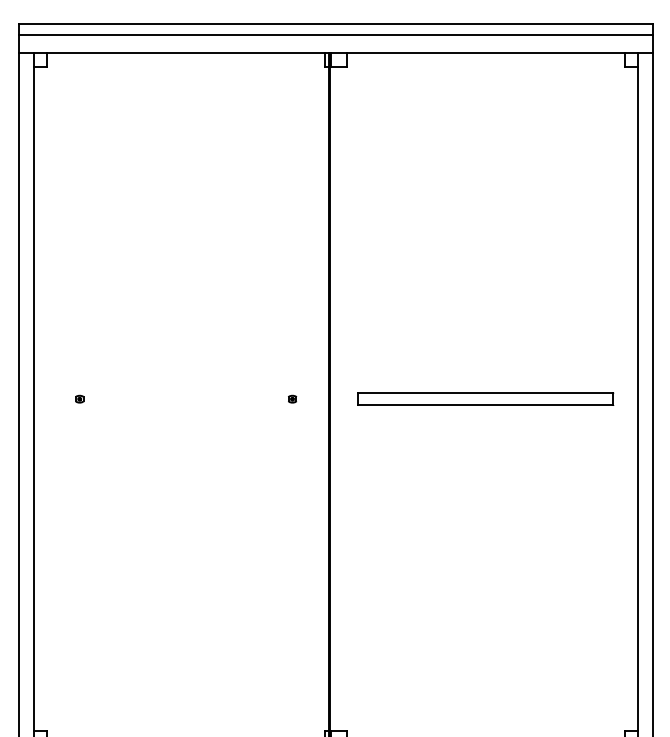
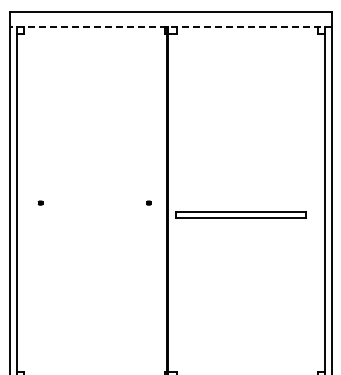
line: (335, 34) -> (170, 17), removed
line: (335, 54) -> (170, 27), solid -> dashed
part: (484, 397) -> (240, 214), moved

